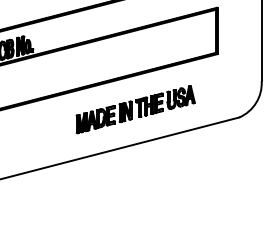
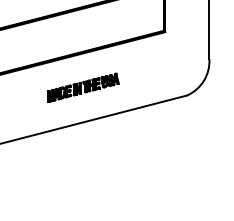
part: (135, 109) -> (83, 87), size x0.6

